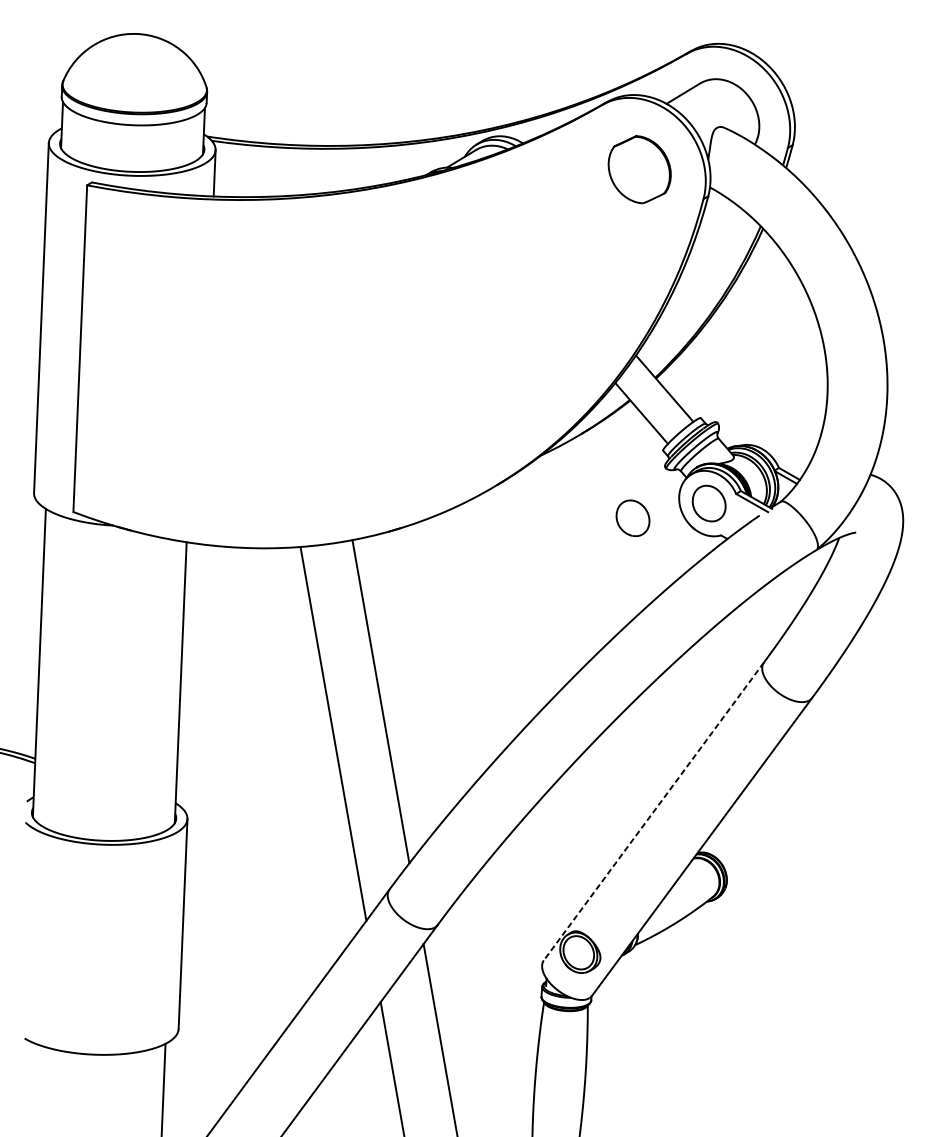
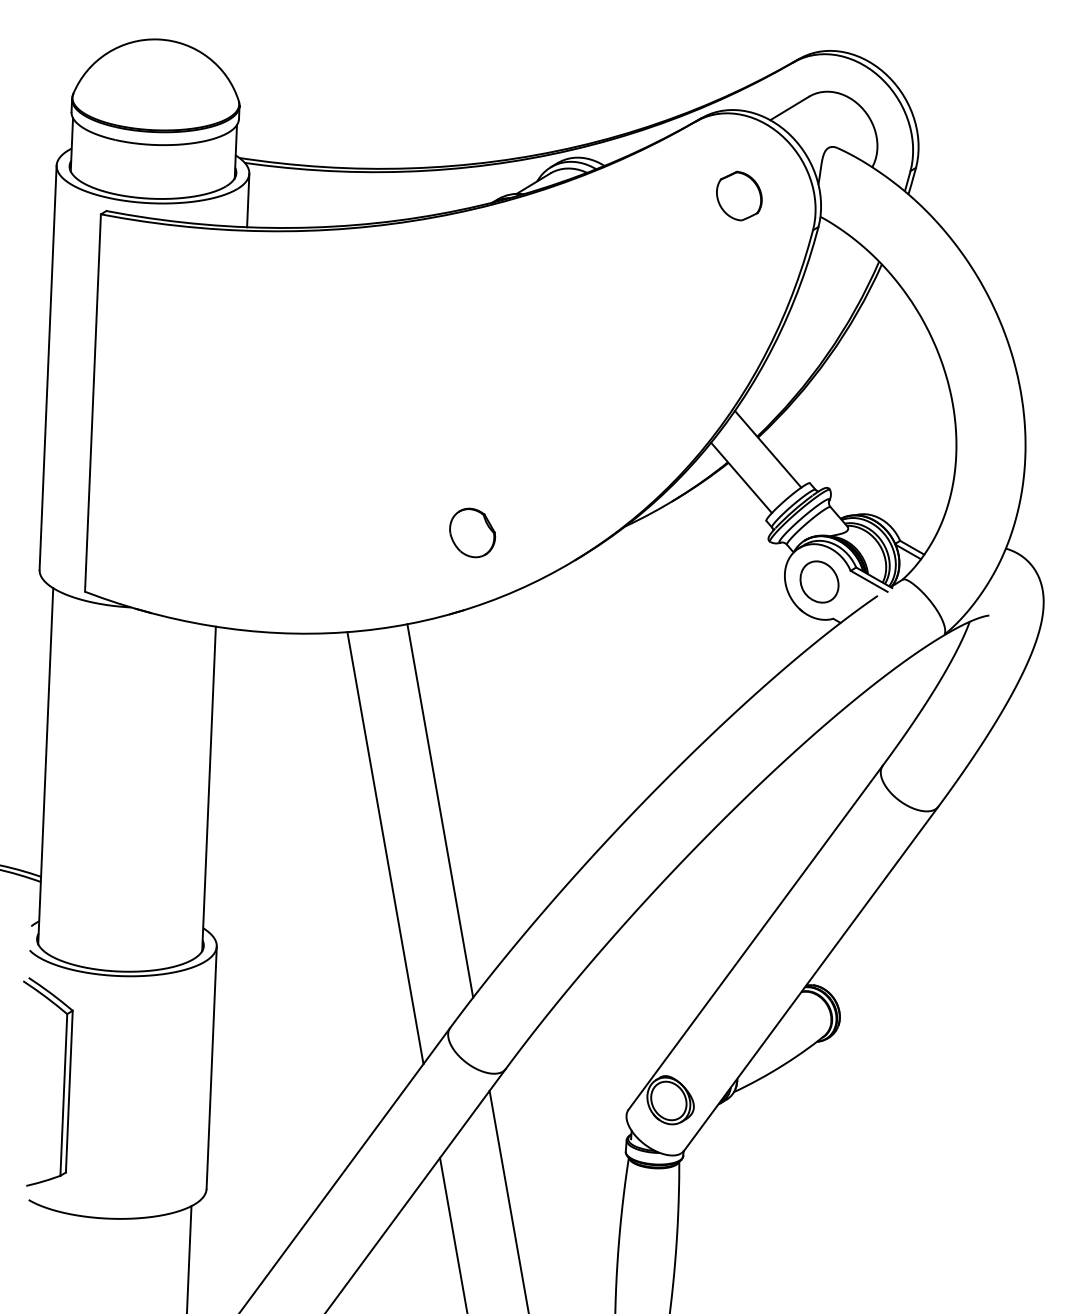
part: (639, 169) -> (739, 195), size x0.62
part: (408, 460) -> (472, 532), added
part: (632, 517) -> (731, 598), removed
line: (653, 811) -> (755, 937), dashed -> solid
part: (54, 935) -> (63, 1081), added

